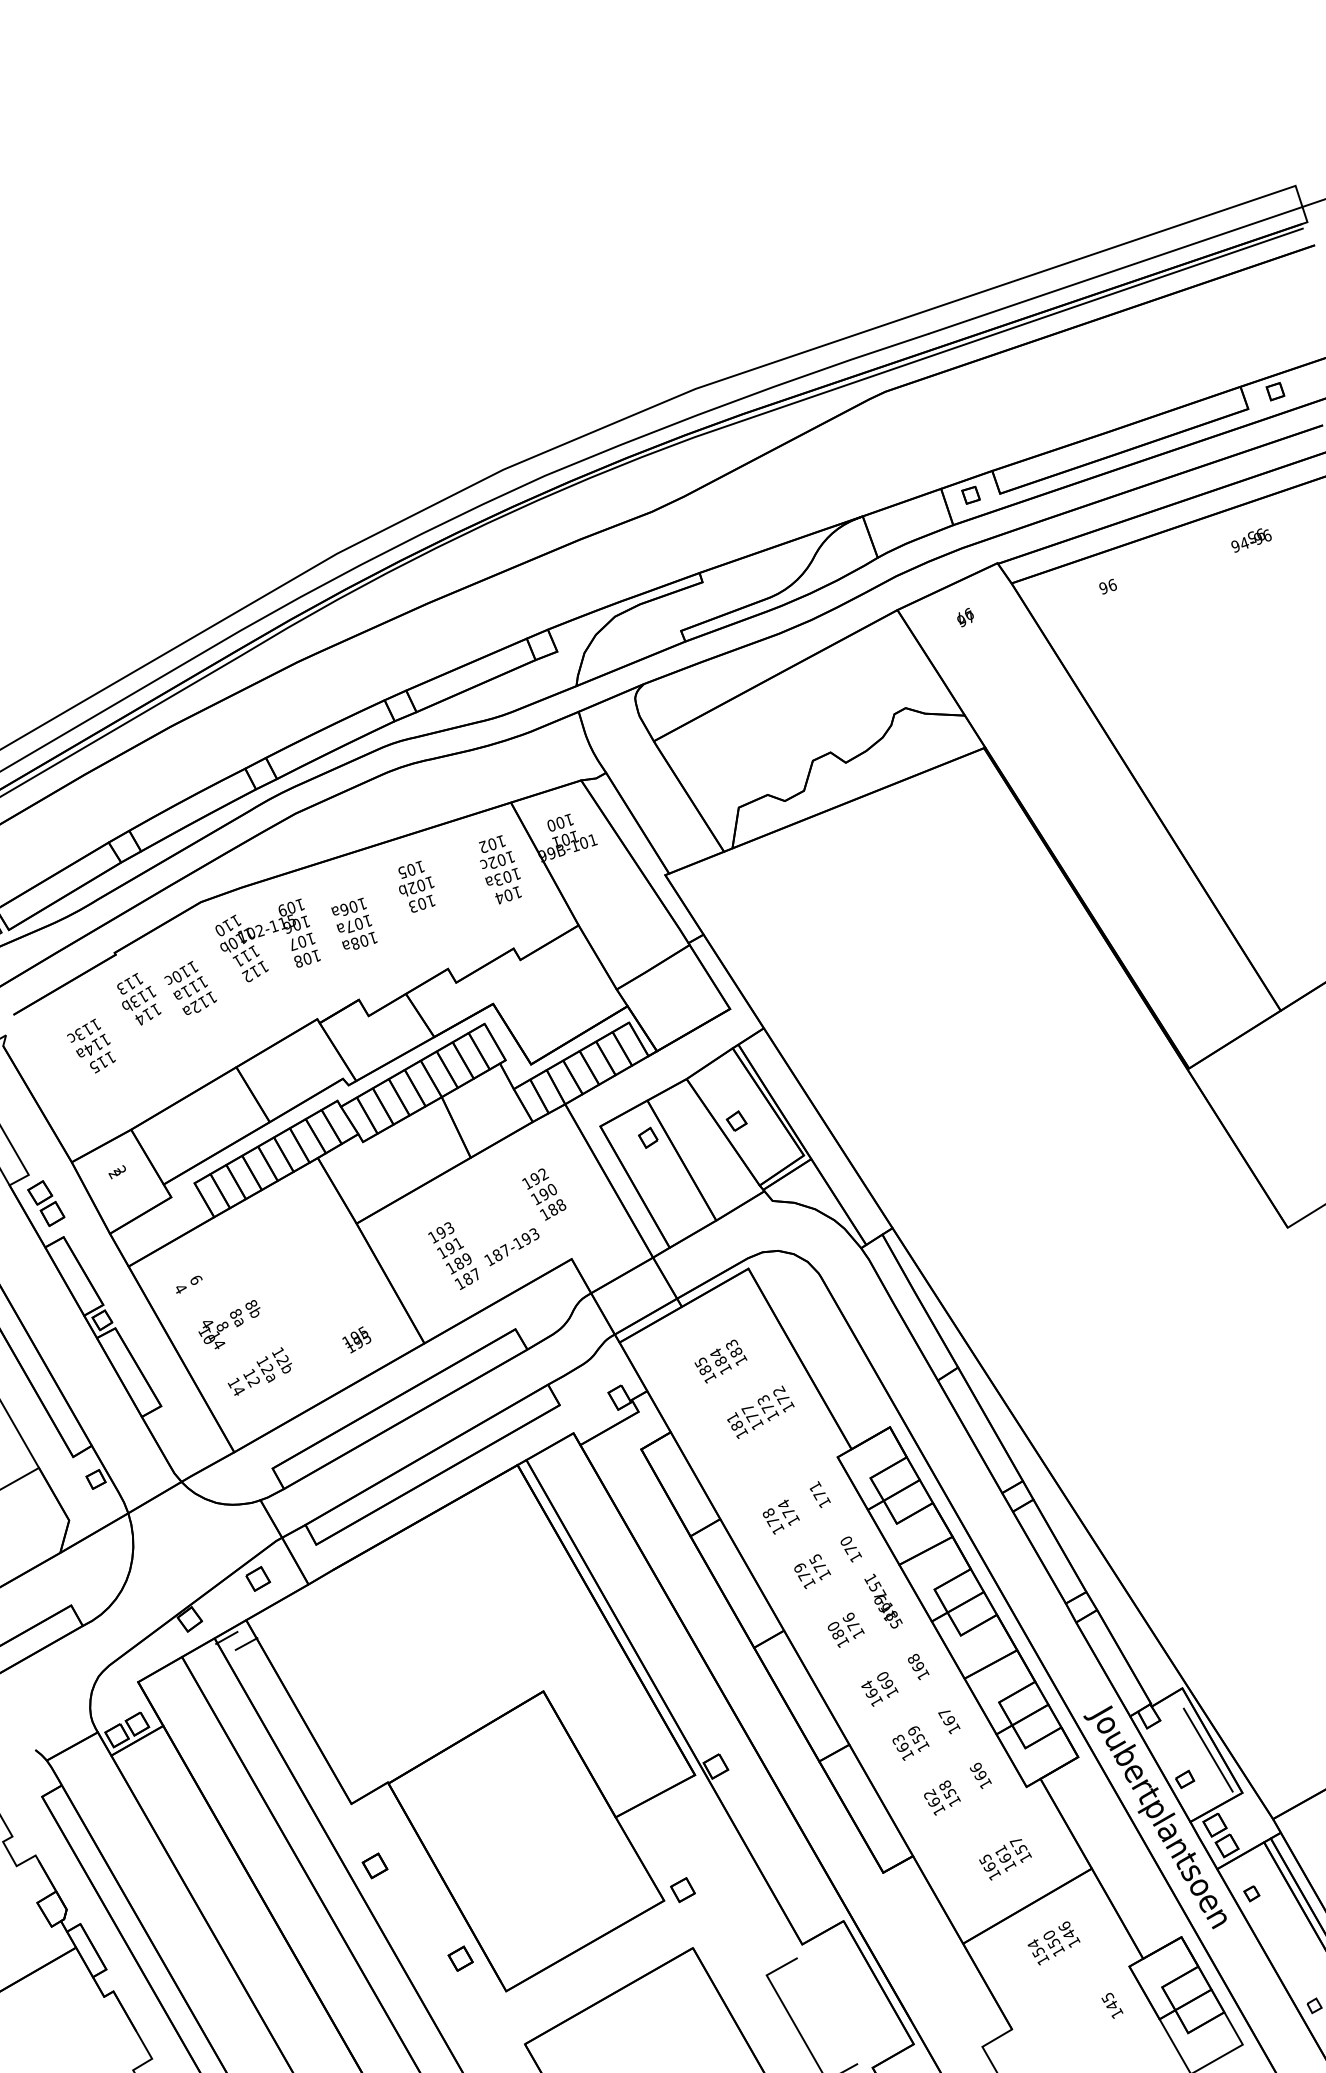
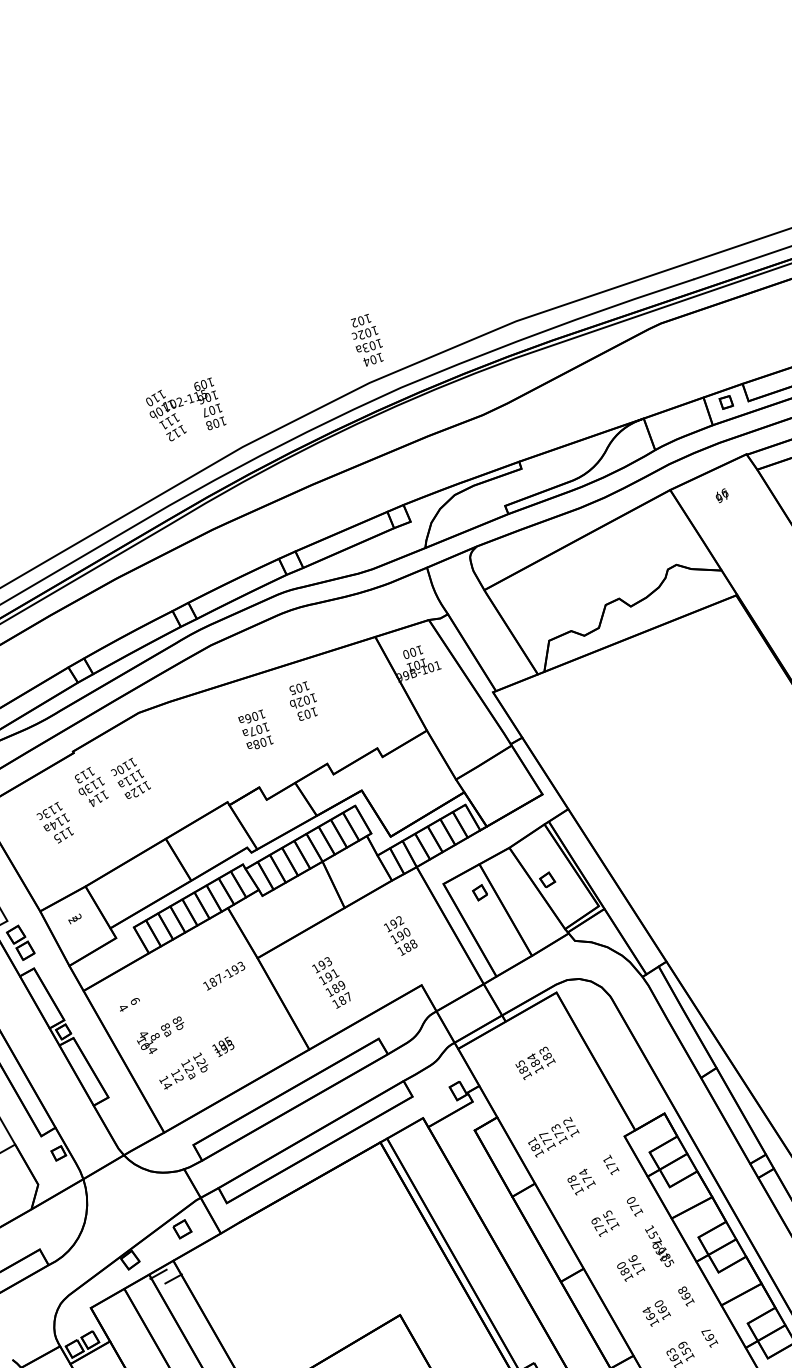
text: (500, 869) -> (367, 340), moved
text: (267, 940) -> (185, 409), moved
text: (511, 1247) -> (223, 976), moved
text: (356, 1339) -> (223, 1046), moved
text: (760, 1411) -> (553, 1136), moved

